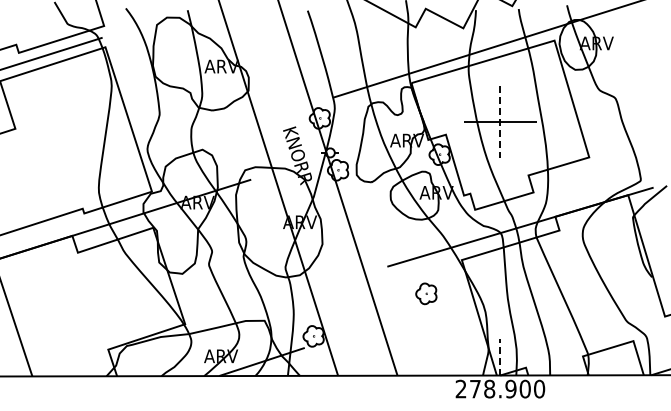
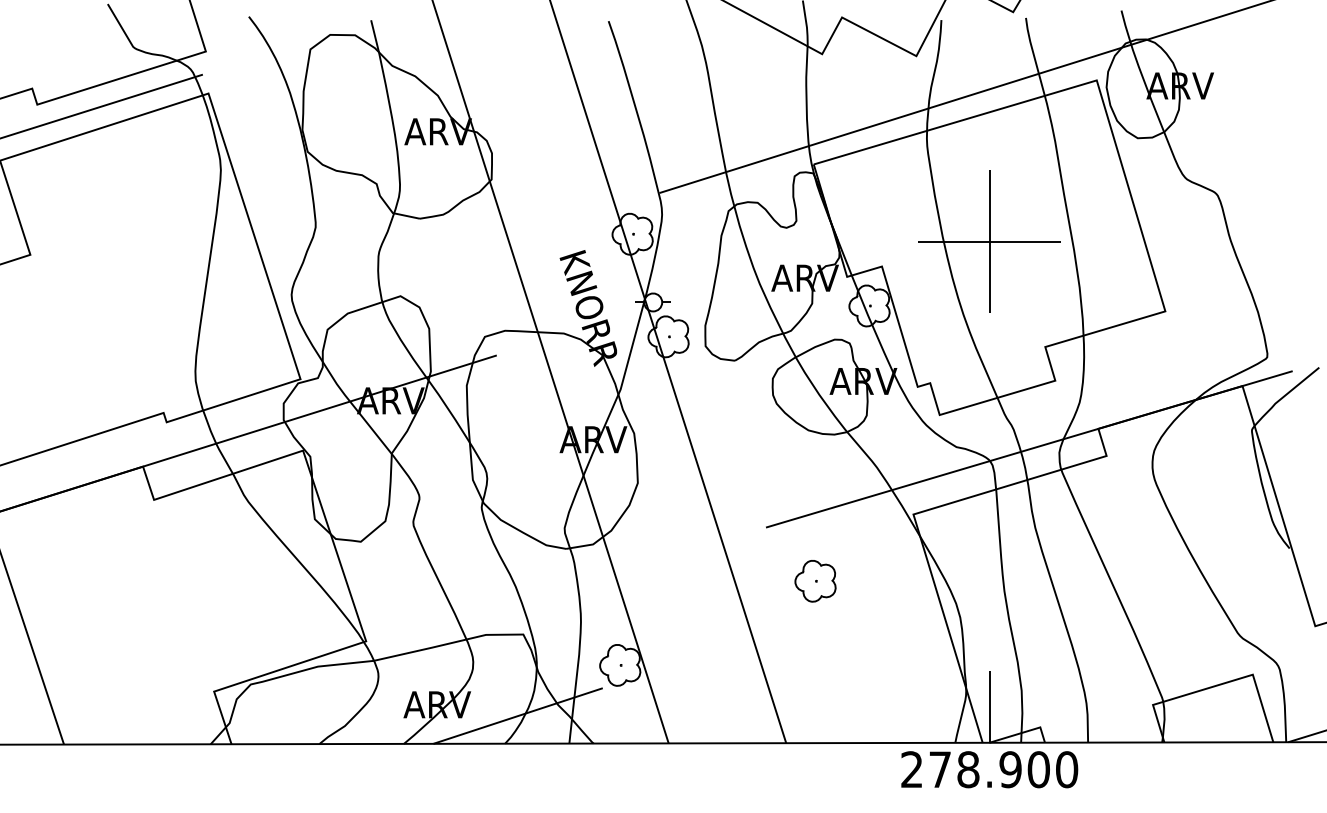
line: (500, 122) -> (989, 242), dashed -> solid
part: (426, 293) -> (815, 580), moved
line: (500, 356) -> (989, 705), dashed -> solid

